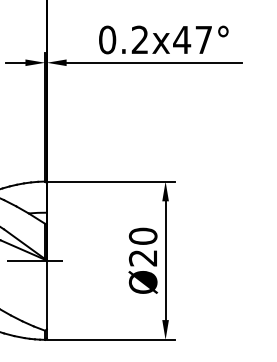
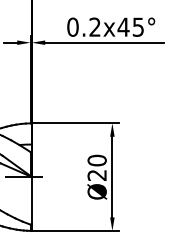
text: (202, 38) -> (137, 26), 0.2x47° -> 0.2x45°

